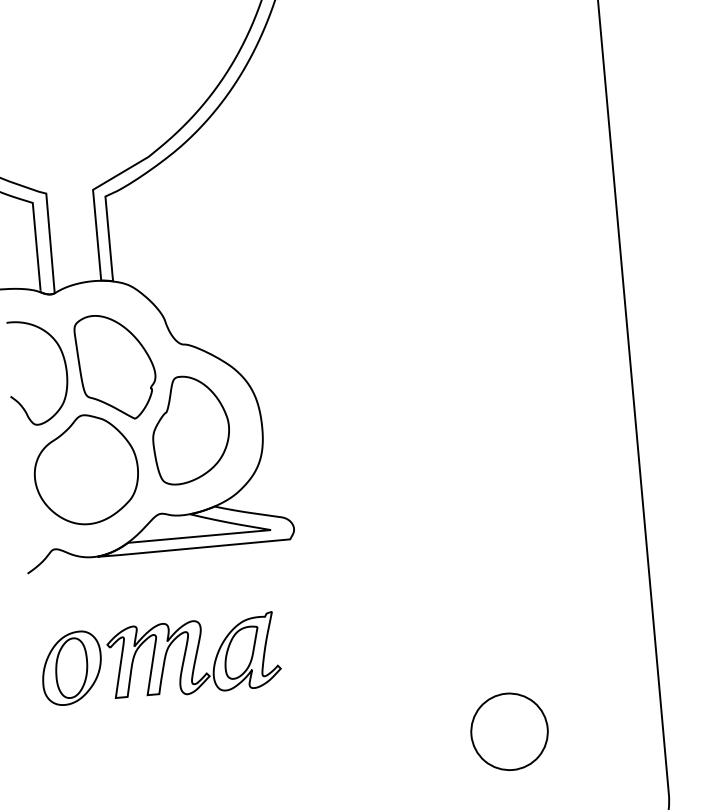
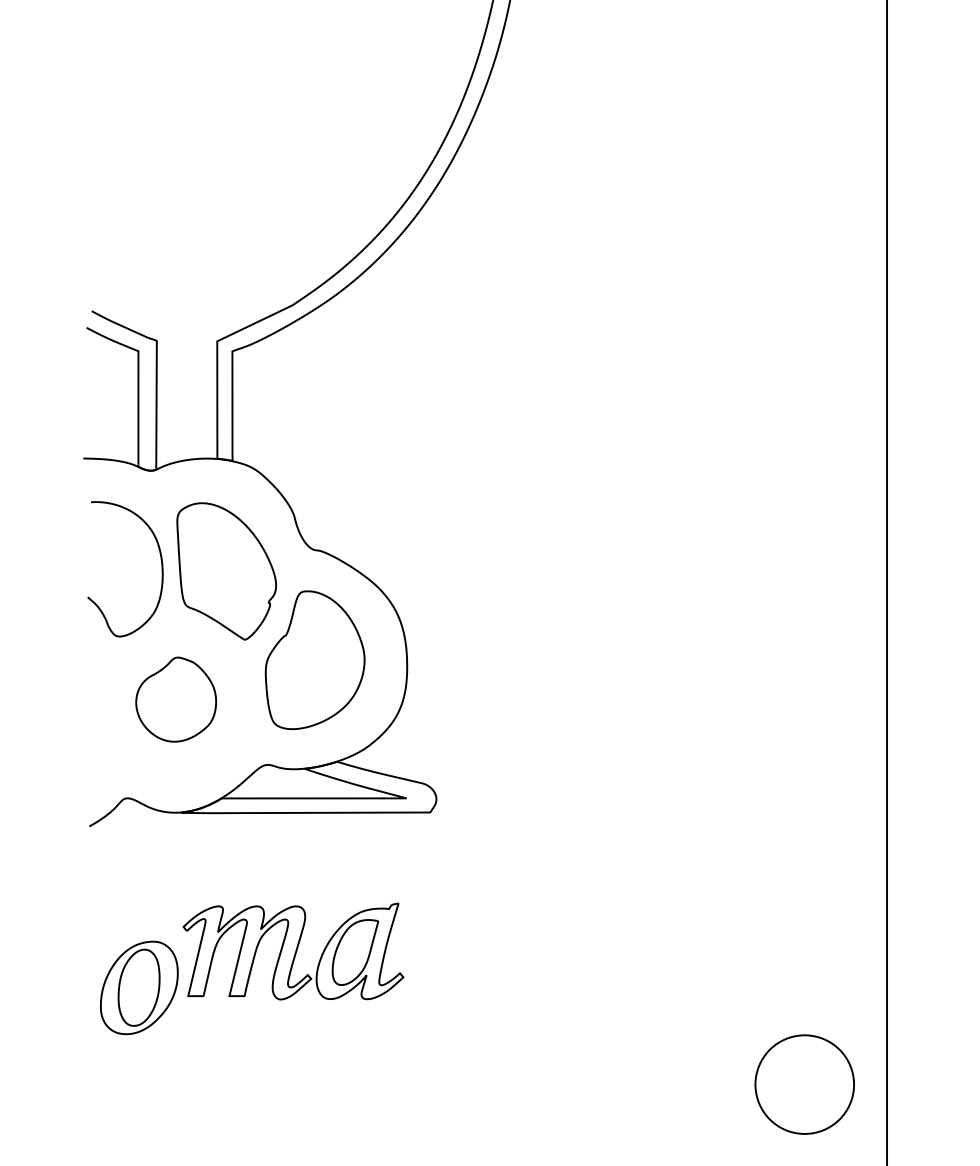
part: (85, 469) -> (175, 699), size x0.6
part: (71, 667) -> (138, 987), moved
part: (509, 731) -> (804, 1084), moved

